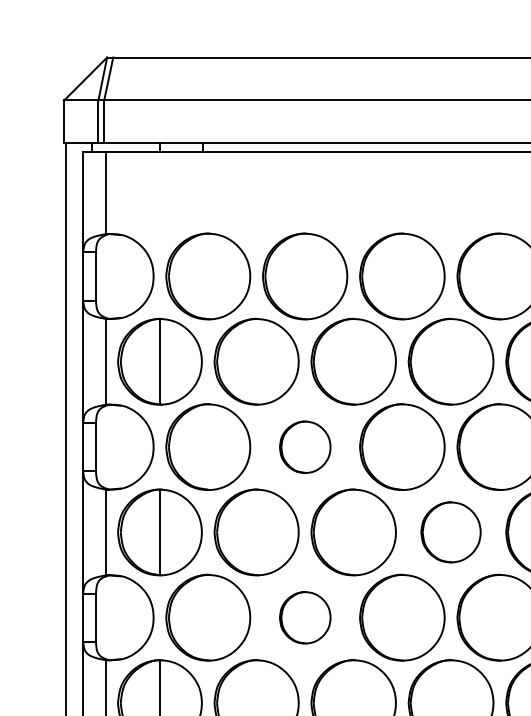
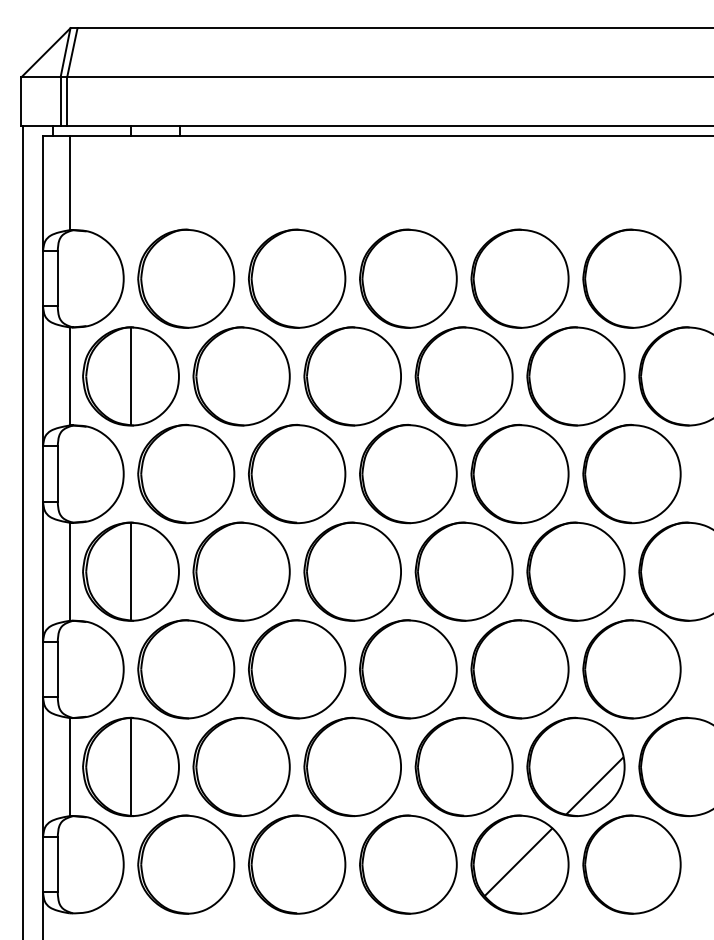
part: (305, 447) -> (297, 474), size x1.67
part: (450, 532) -> (463, 571), size x1.43
part: (305, 617) -> (297, 669), size x1.67

